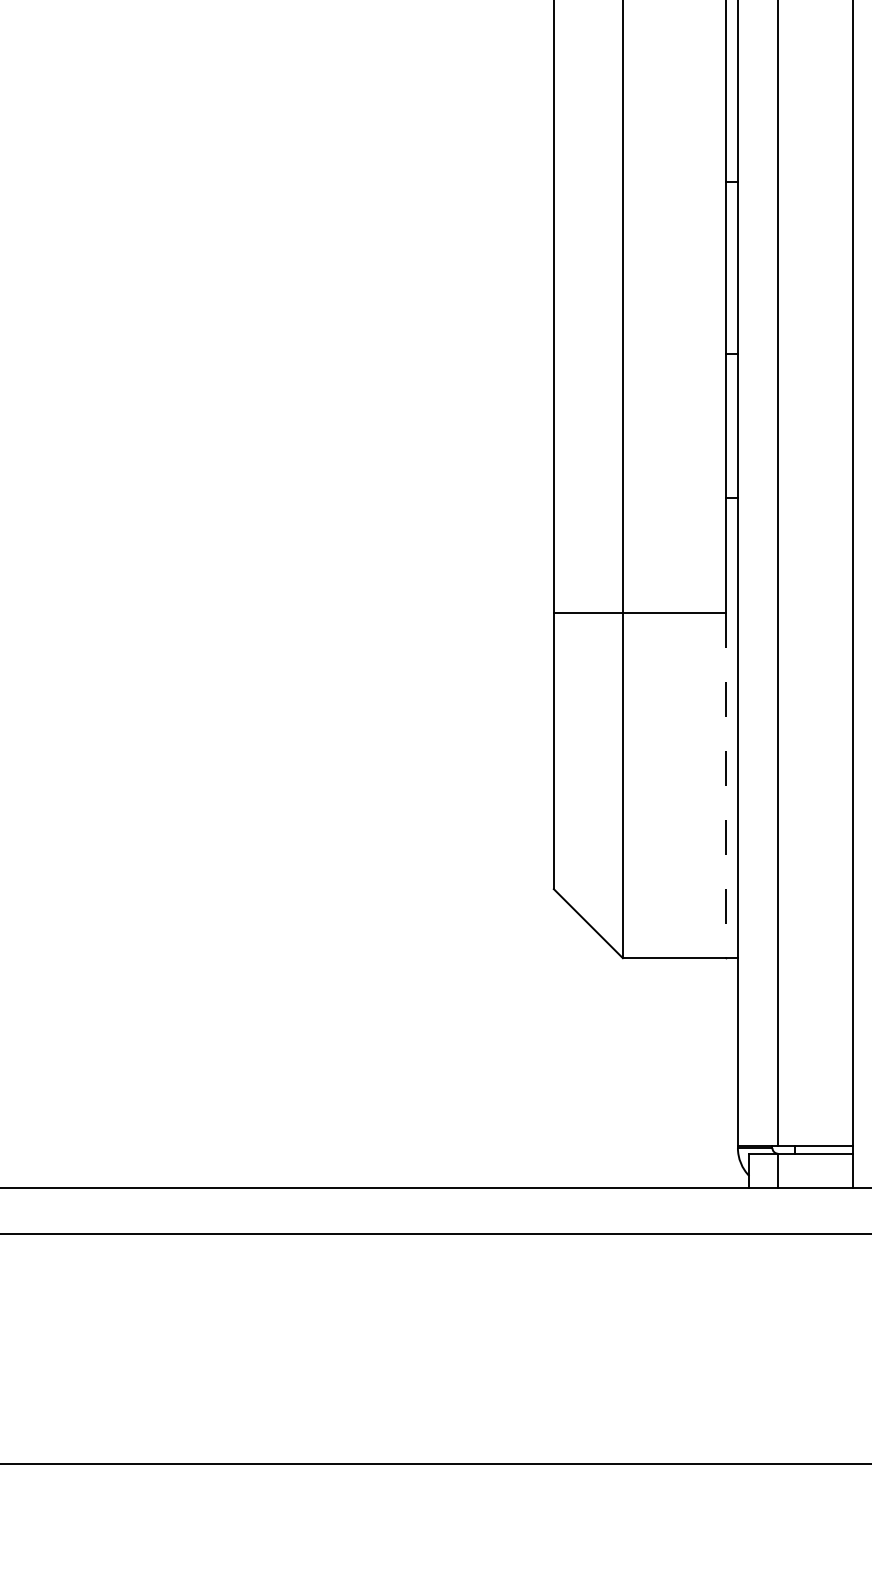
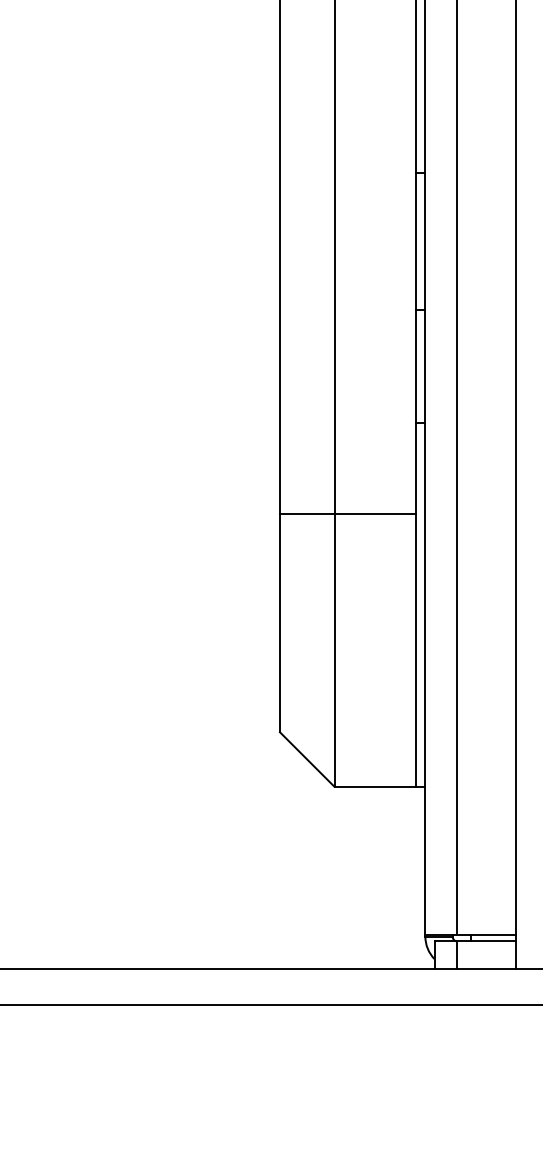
line: (726, 785) -> (416, 650), dashed -> solid

